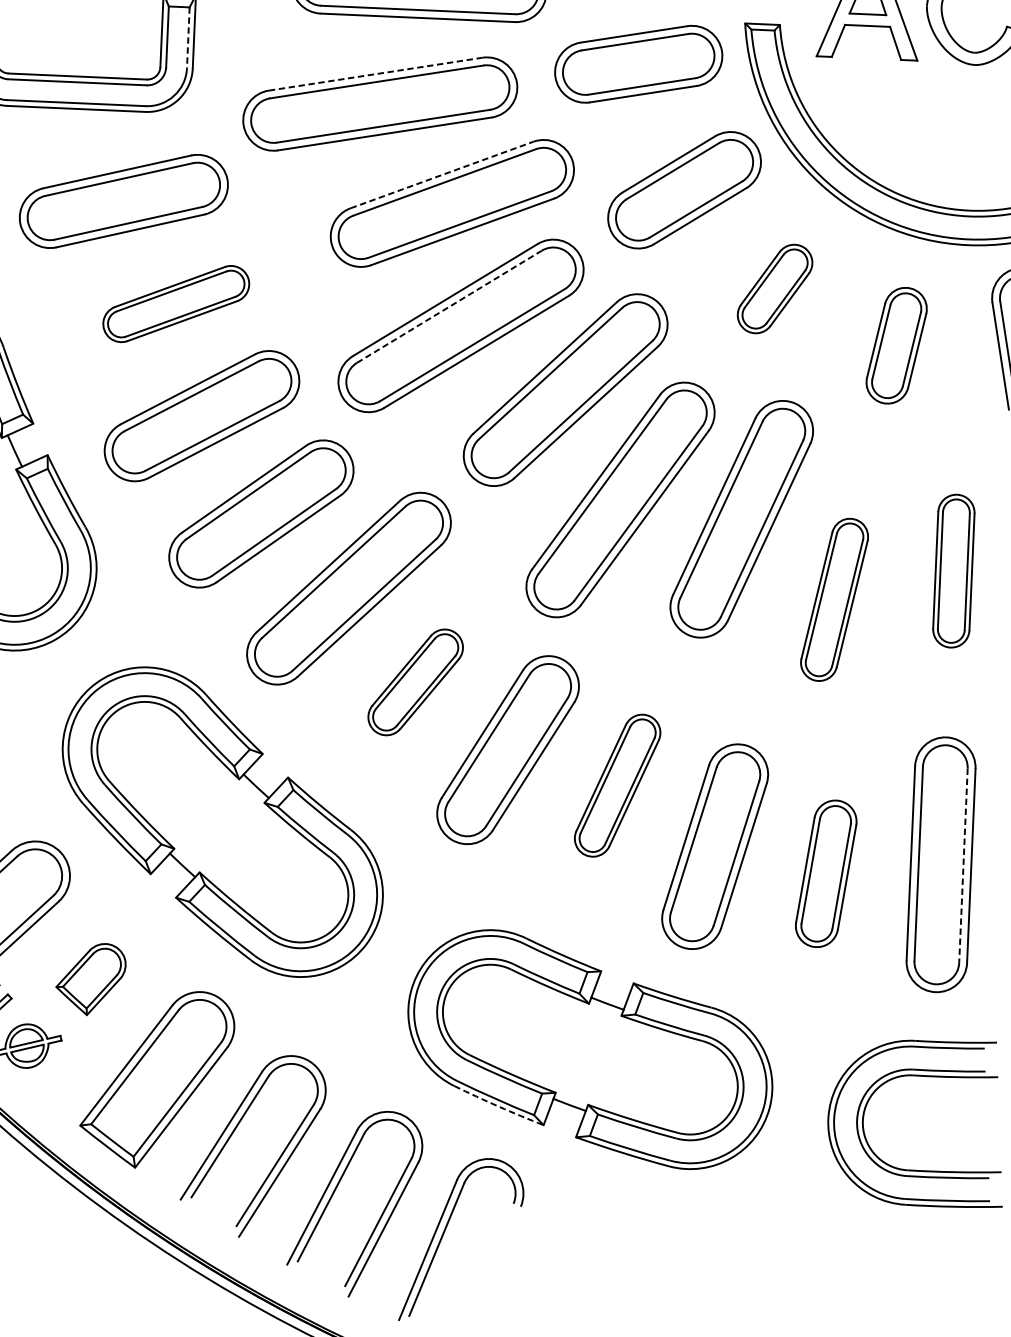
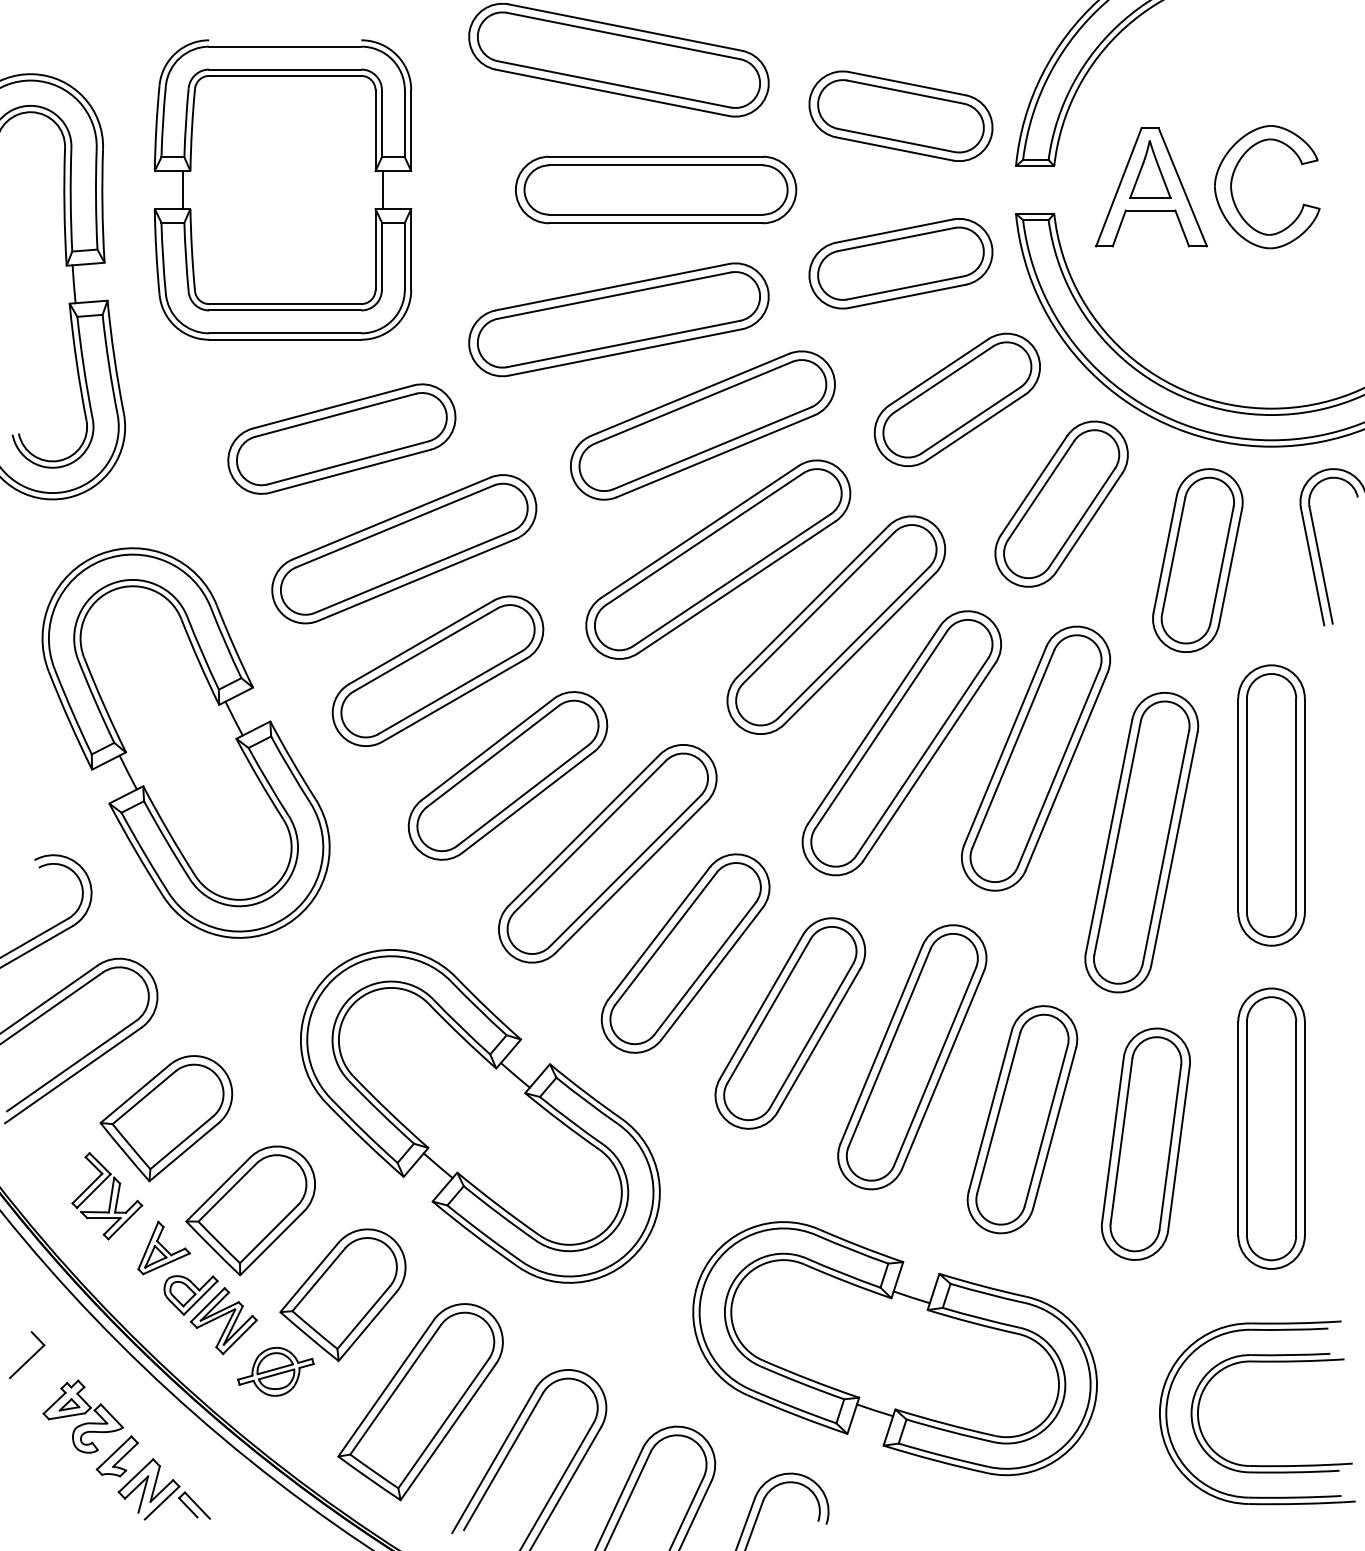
line: (187, 38) -> (404, 256), dashed -> solid
line: (375, 74) -> (612, 287), dashed -> solid
line: (442, 174) -> (690, 394), dashed -> solid
part: (775, 288) -> (1061, 503), size x1.67
part: (176, 304) -> (404, 549), size x1.67
line: (449, 307) -> (704, 539), dashed -> solid
part: (896, 345) -> (1197, 560), size x1.43
part: (953, 571) -> (1271, 805), size x1.67
part: (834, 599) -> (1141, 842), size x1.67
part: (415, 682) -> (685, 953), size x1.67
part: (617, 785) -> (912, 1057), size x1.67
line: (963, 865) -> (1296, 1128), dashed -> solid
part: (825, 873) -> (1145, 1143), size x1.43
part: (90, 979) -> (342, 1295), size x1.67
arc: (499, 1106) -> (797, 1415), dashed -> solid

